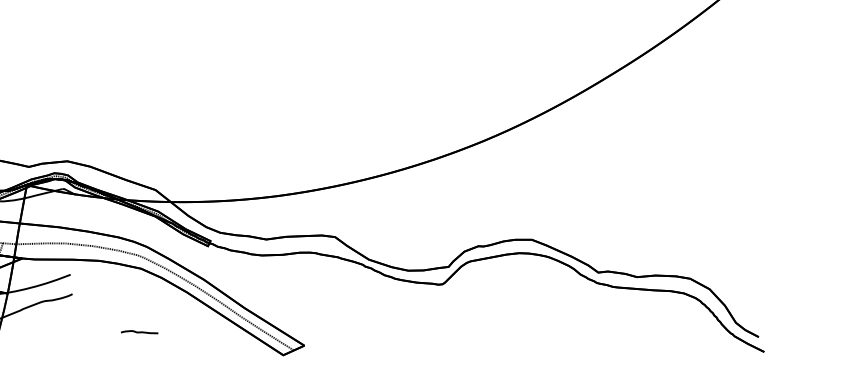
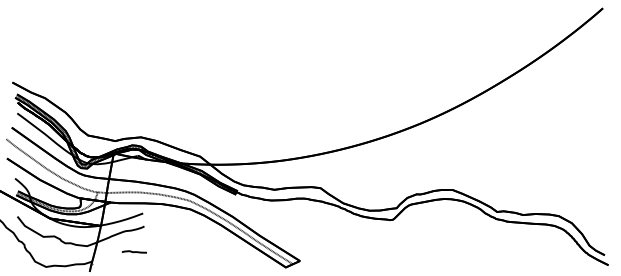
line: (138, 331) -> (133, 251), moved

